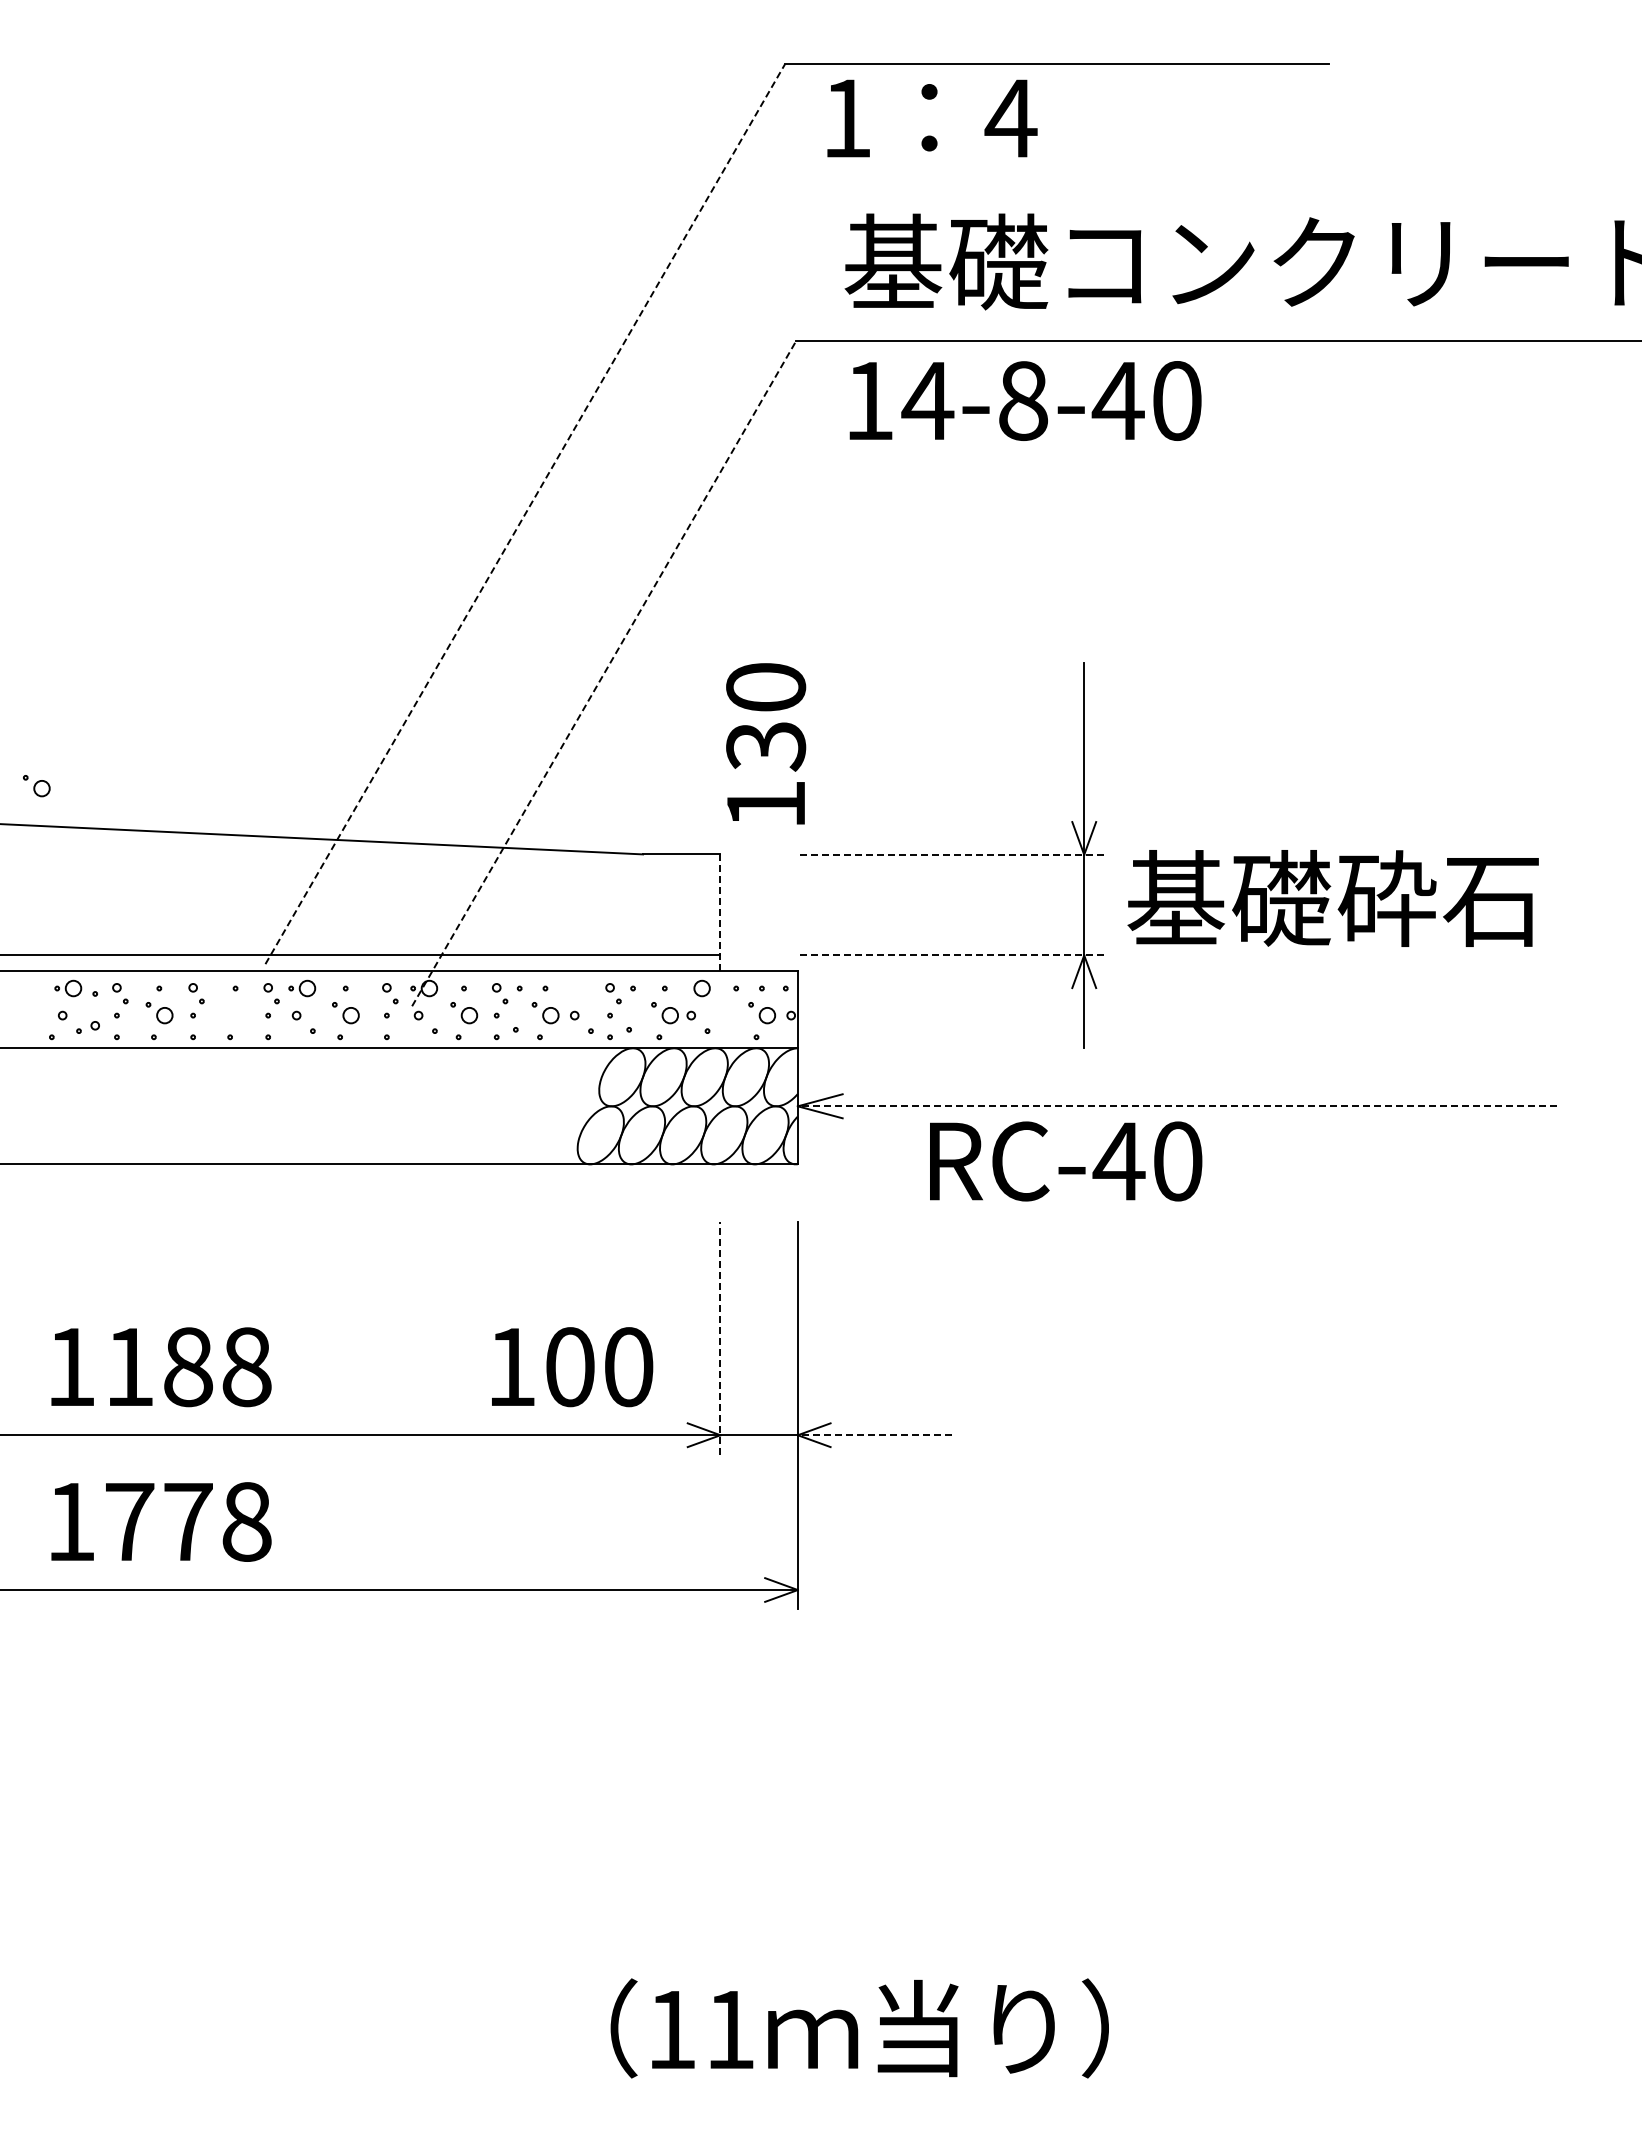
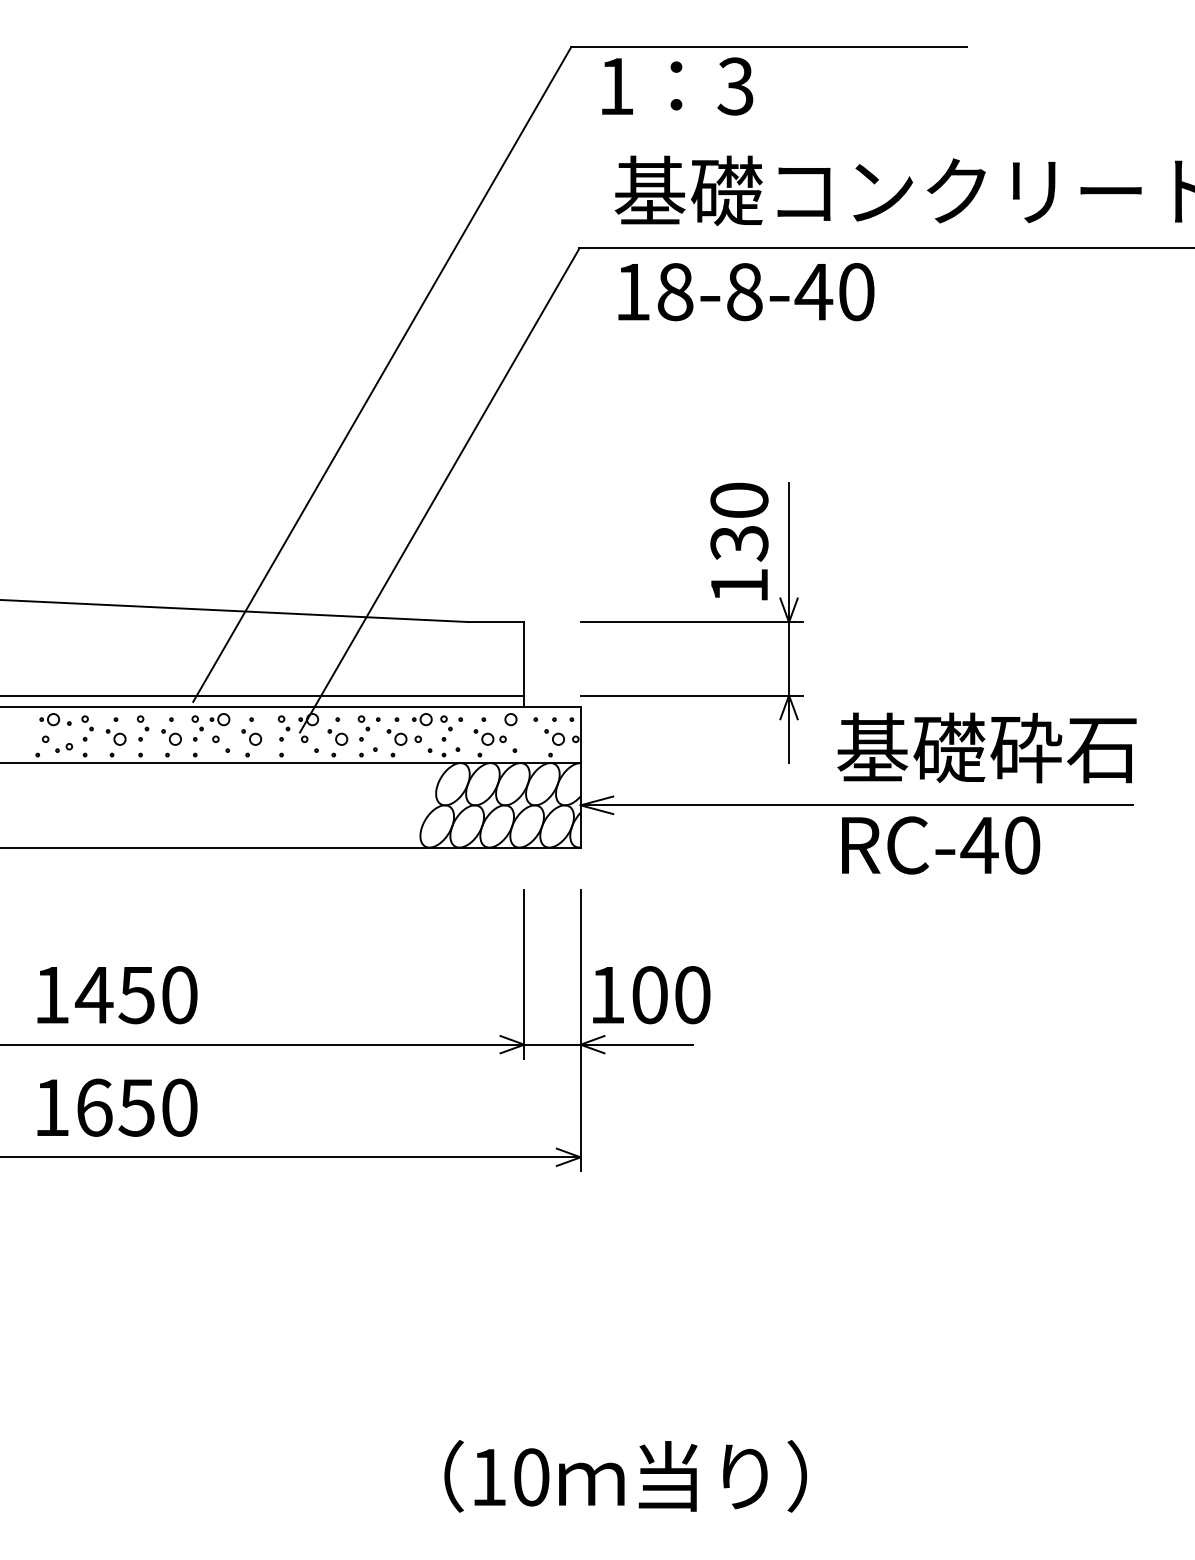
text: (1010, 118) -> (735, 86), 4 -> 3
text: (927, 400) -> (675, 291), 14-8-40 -> 18-8-40
line: (525, 514) -> (382, 374), dashed -> solid
line: (604, 673) -> (439, 490), dashed -> solid
text: (766, 743) -> (739, 541), moved
part: (36, 786) -> (171, 737), moved
line: (950, 854) -> (691, 622), dashed -> solid
text: (1332, 898) -> (986, 747), moved
line: (720, 913) -> (524, 665), dashed -> solid
line: (950, 955) -> (691, 695), dashed -> solid
part: (580, 988) -> (422, 719), added
line: (1176, 1106) -> (856, 805), dashed -> solid
text: (1066, 1161) -> (941, 845), moved
line: (720, 1338) -> (524, 974), dashed -> solid
text: (186, 1367) -> (135, 995), 1188 -> 1450
text: (572, 1367) -> (651, 995), moved
line: (874, 1435) -> (636, 1044), dashed -> solid
text: (188, 1521) -> (137, 1107), 1778 -> 1650
text: (730, 2029) -> (531, 1477), 11 -> 10

